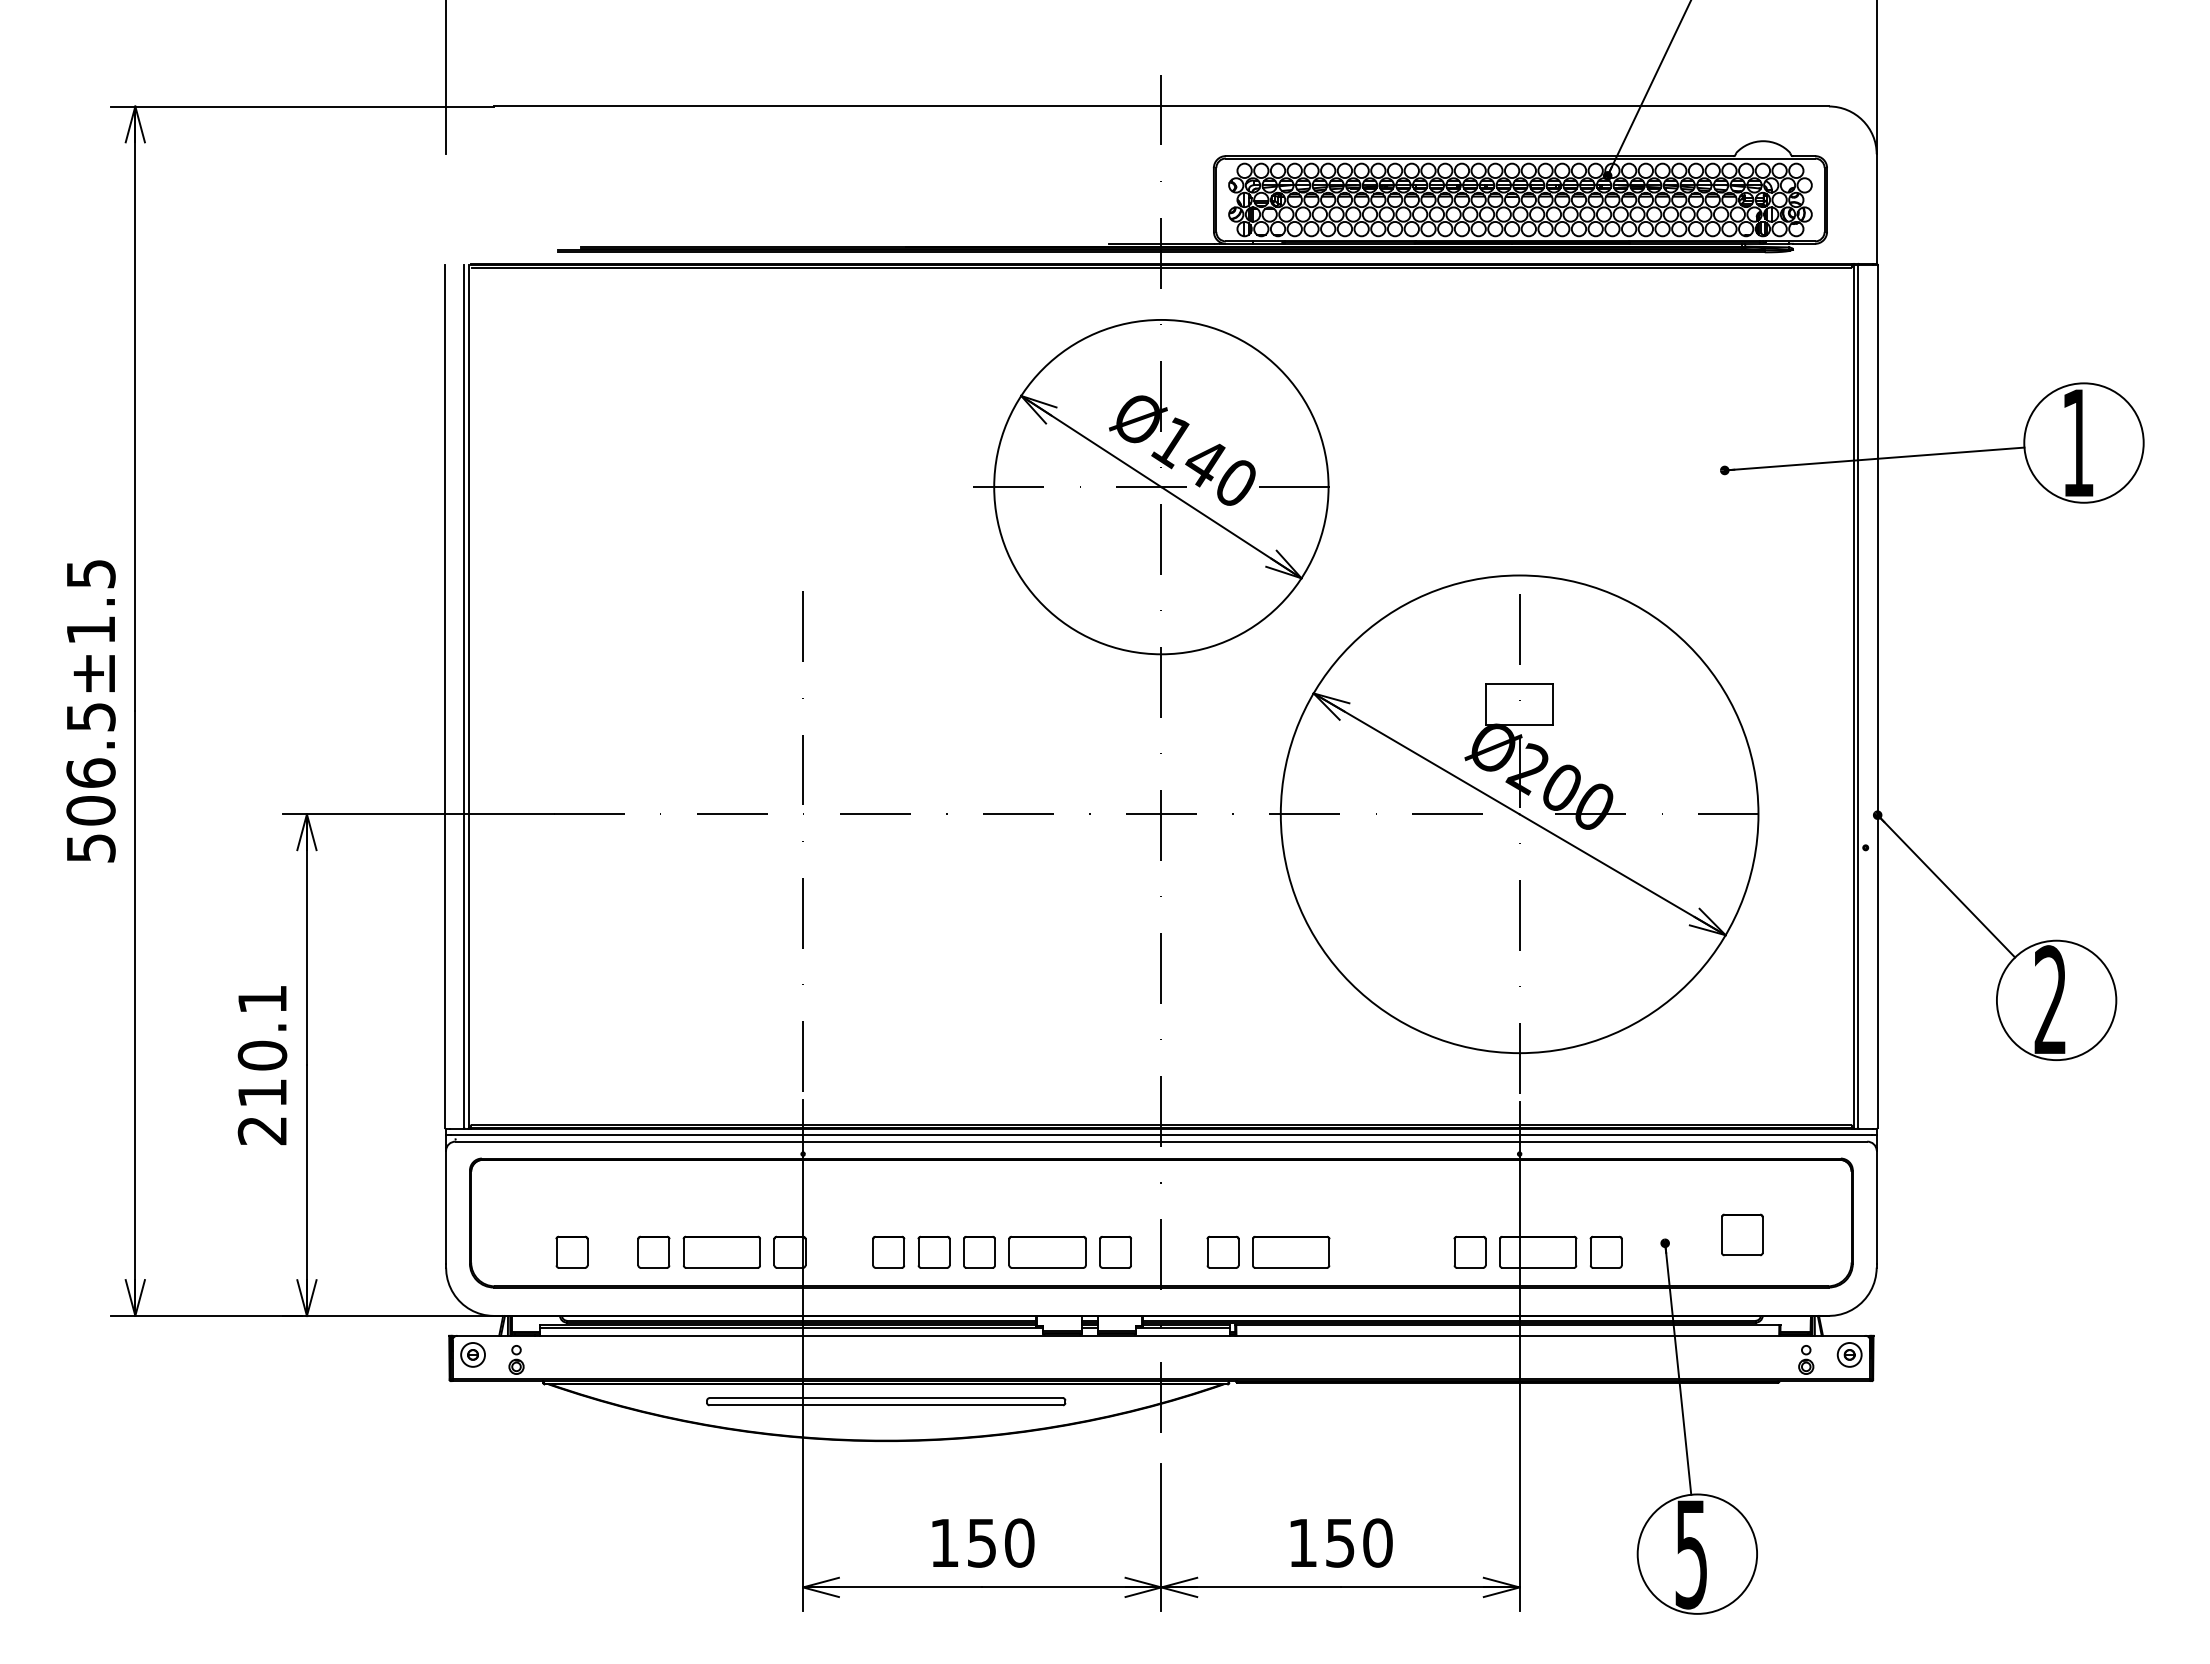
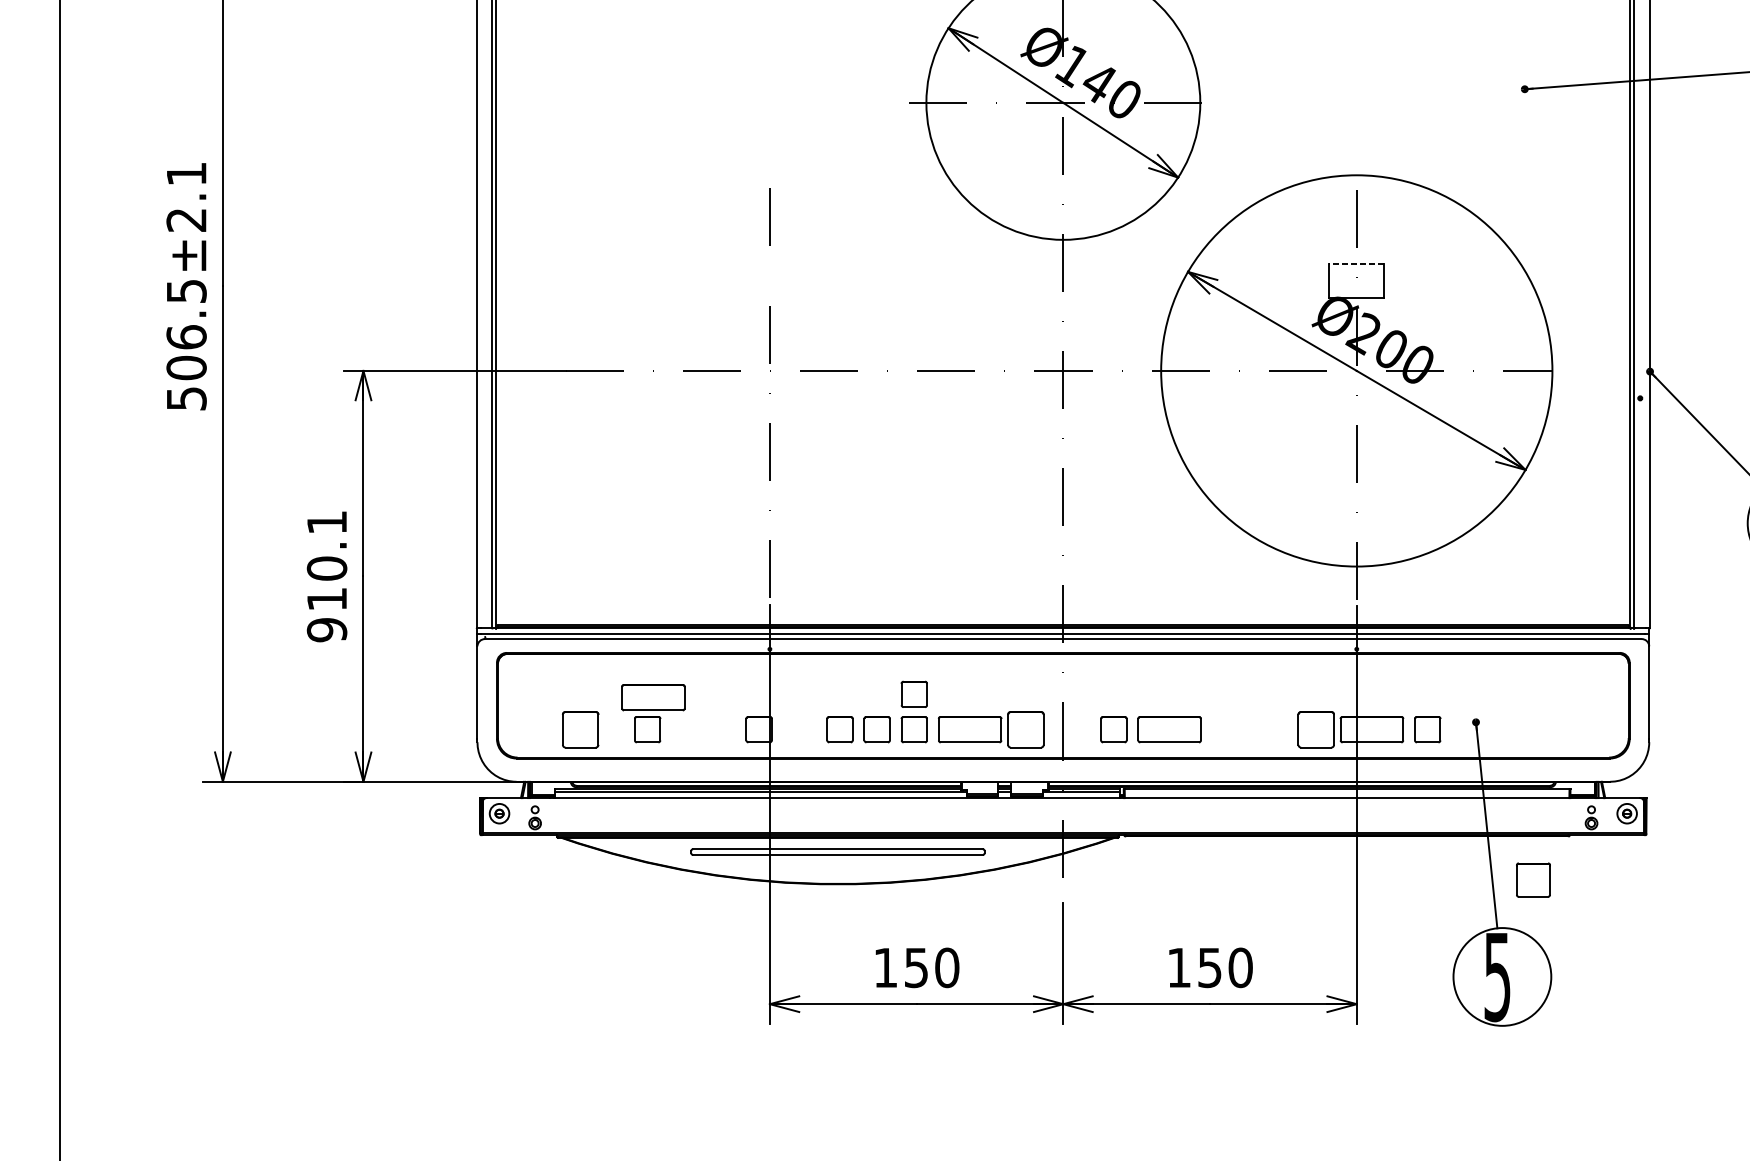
text: (90, 602) -> (186, 197), 506.5±1.5 -> 506.5±2.1
line: (1519, 684) -> (1356, 264), solid -> dashed
text: (262, 1130) -> (327, 629), 210.1 -> 910.1
part: (979, 1209) -> (914, 694), added
part: (1742, 1234) -> (1533, 879), moved
part: (571, 1251) -> (580, 729), size x1.4
part: (721, 1251) -> (653, 697), moved
part: (1115, 1251) -> (1025, 729), size x1.4
part: (1469, 1251) -> (1315, 729), size x1.4

